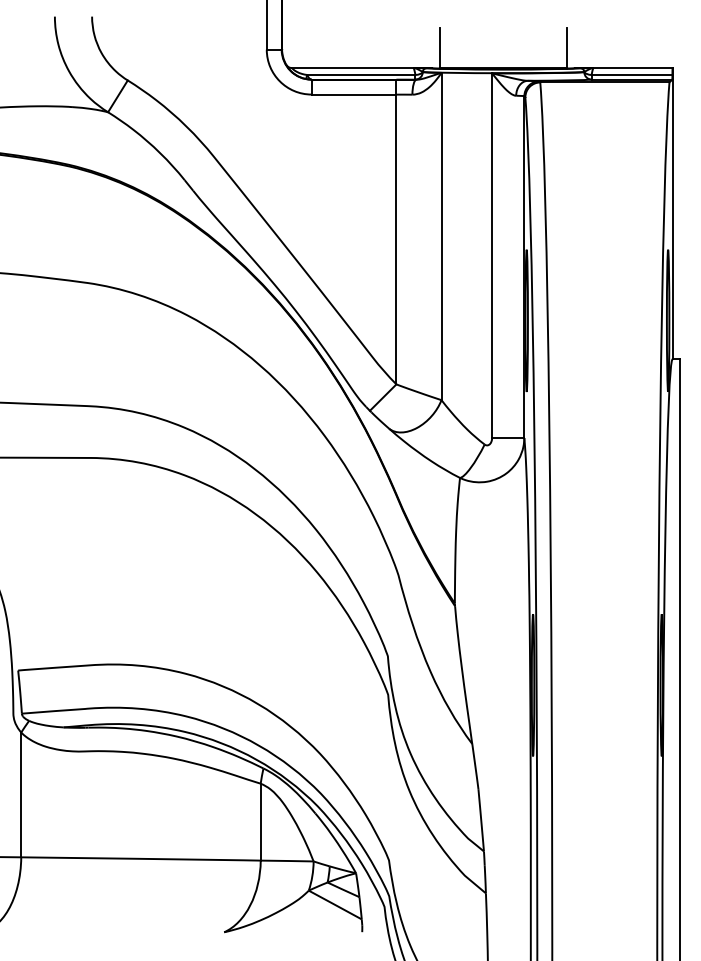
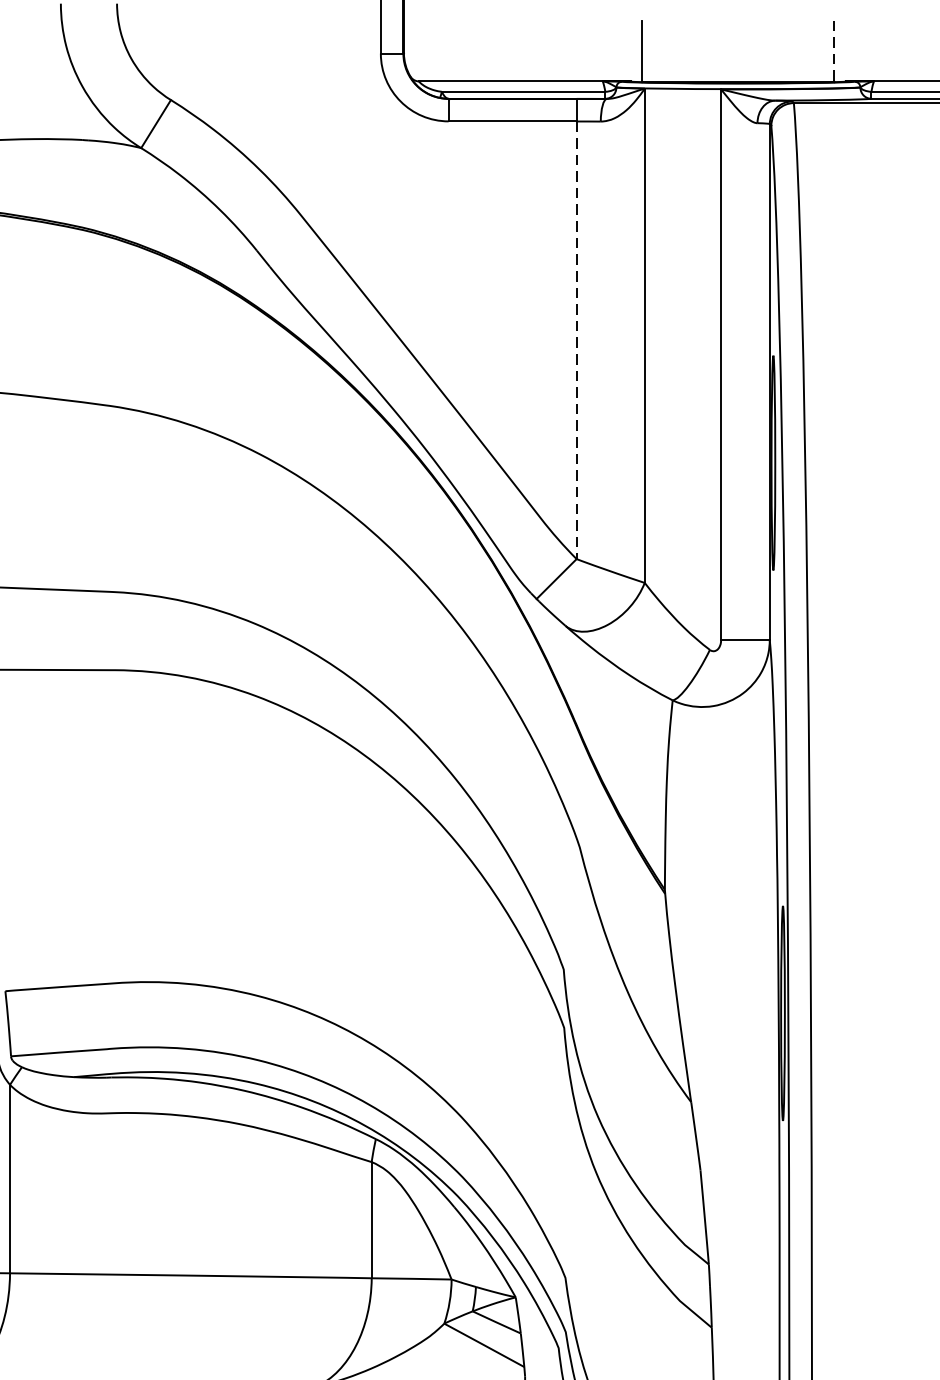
line: (567, 48) -> (835, 51), solid -> dashed
line: (396, 239) -> (576, 340), solid -> dashed

